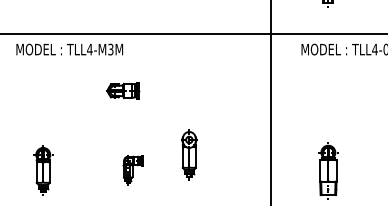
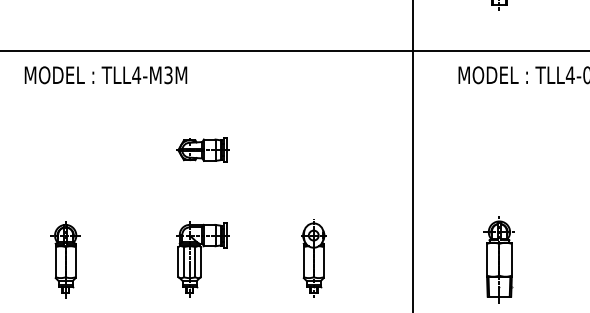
part: (123, 90) -> (202, 149), moved
part: (189, 154) -> (314, 257), moved
part: (132, 169) -> (201, 257), size x1.67

